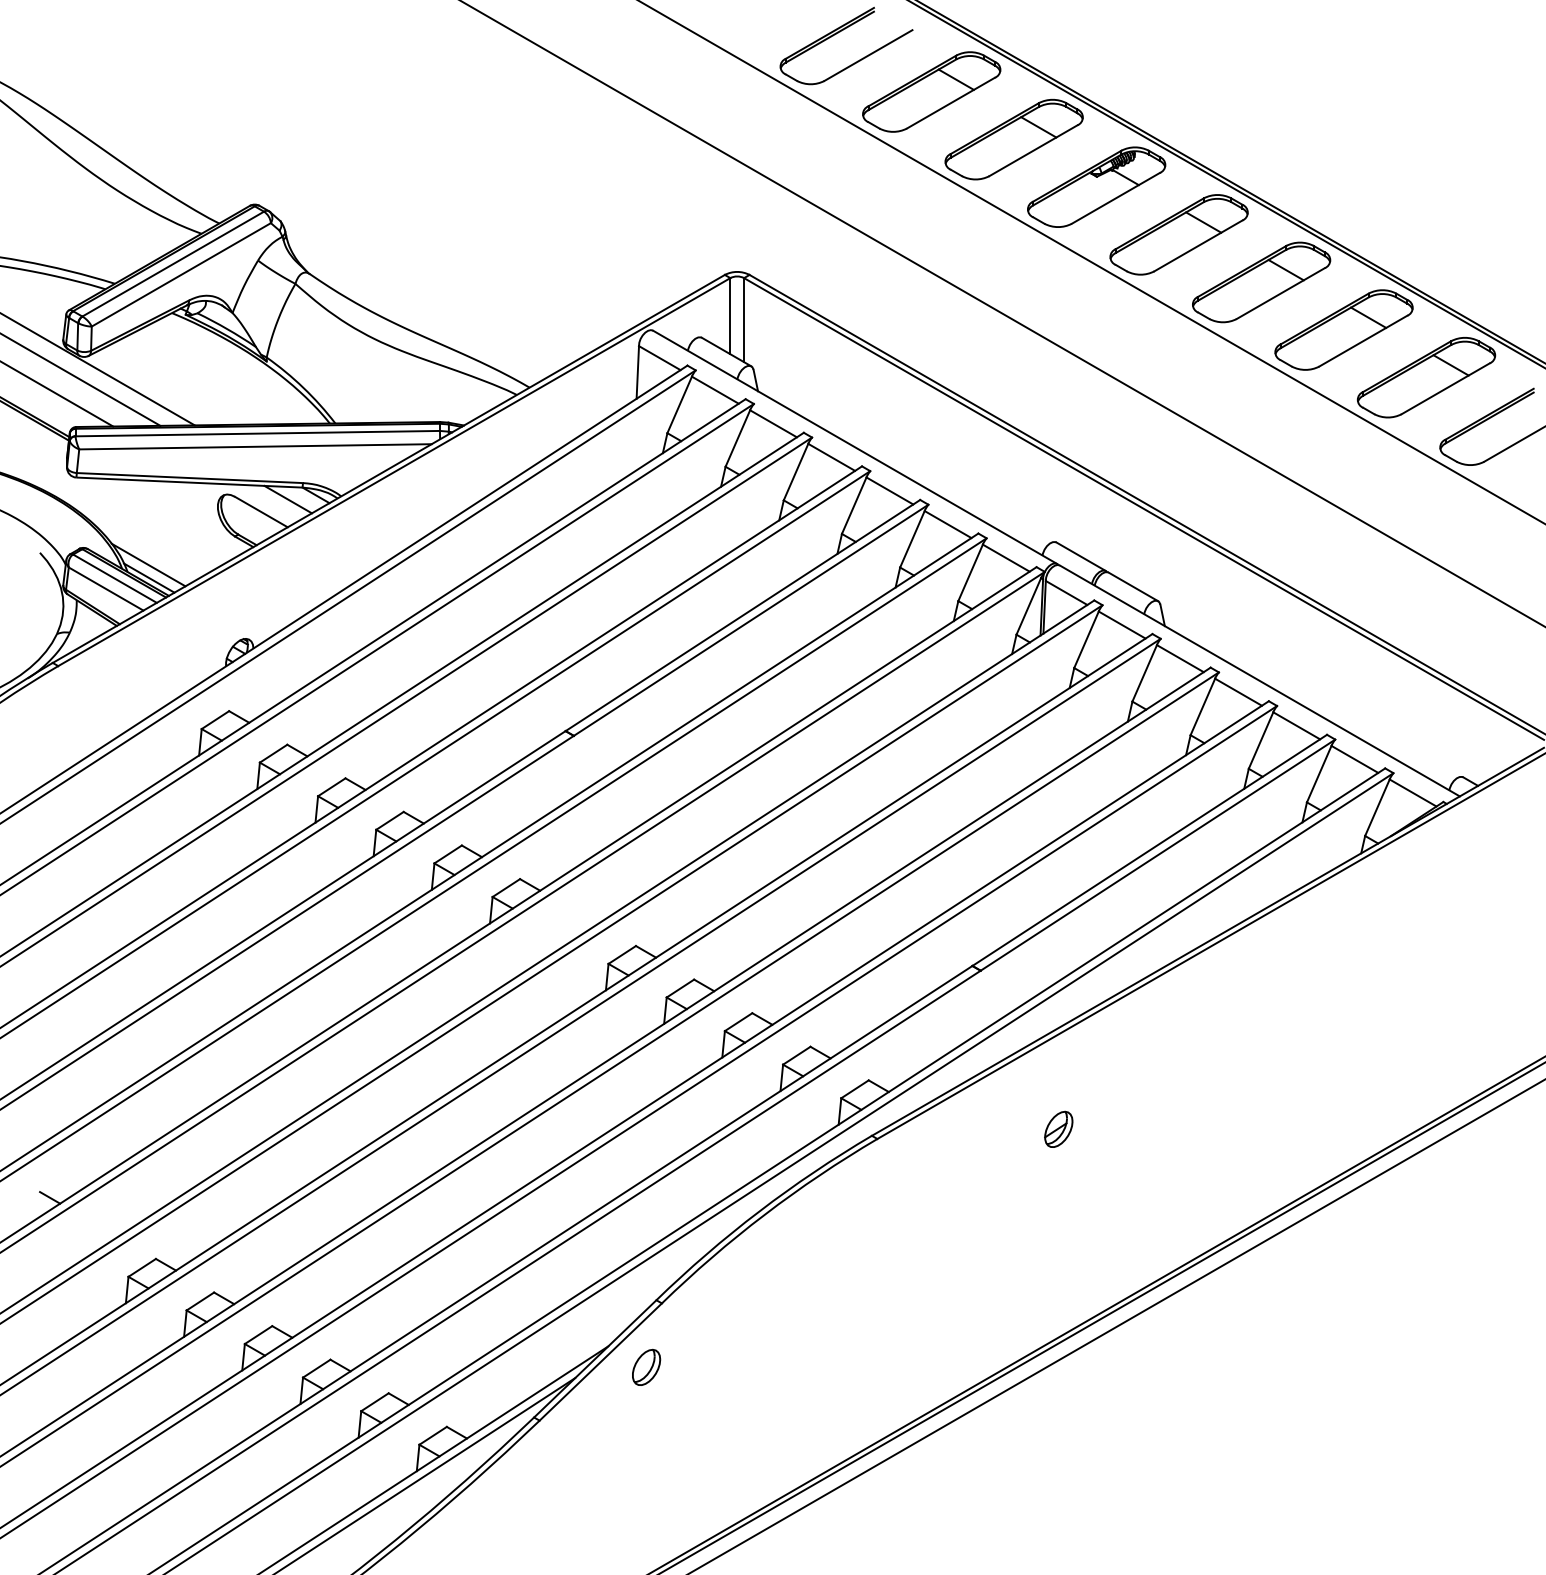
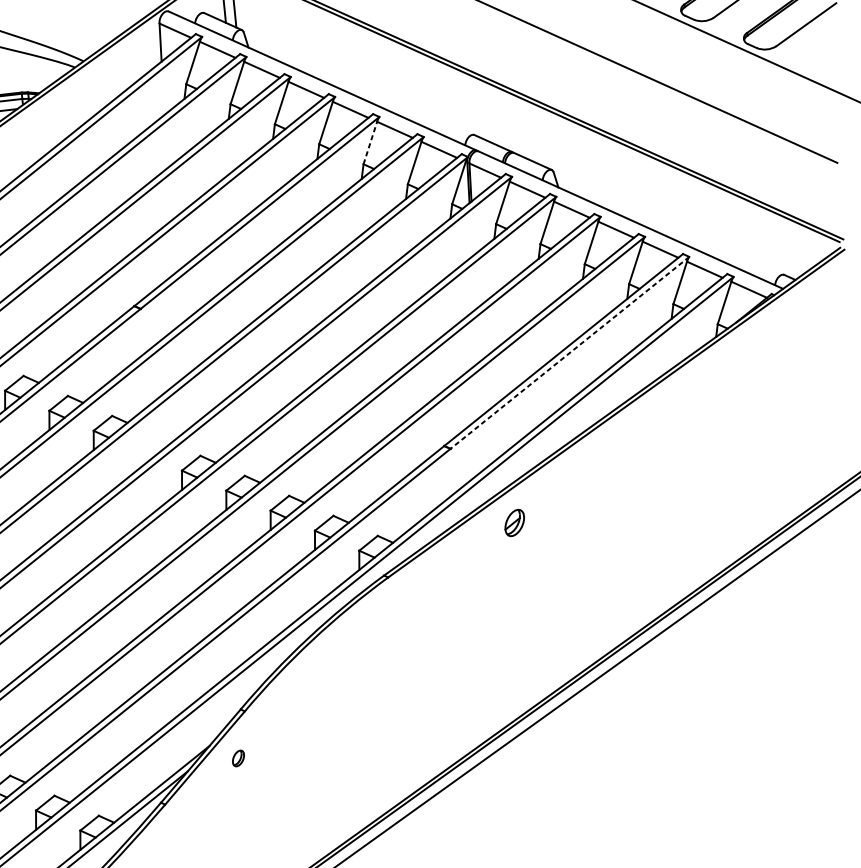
line: (912, 539) -> (370, 143), solid -> dashed
line: (1158, 855) -> (570, 353), solid -> dashed
part: (1058, 1128) -> (514, 522), moved
part: (646, 1366) -> (238, 757), size x0.6

